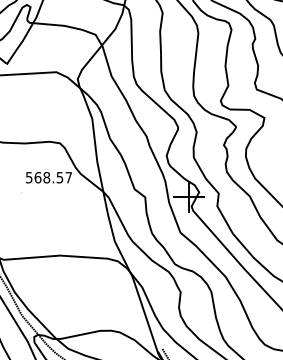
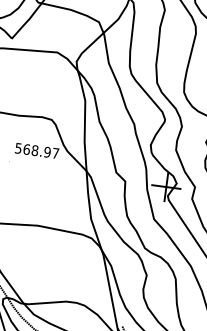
text: (59, 177) -> (47, 152), 568.57 -> 568.97

